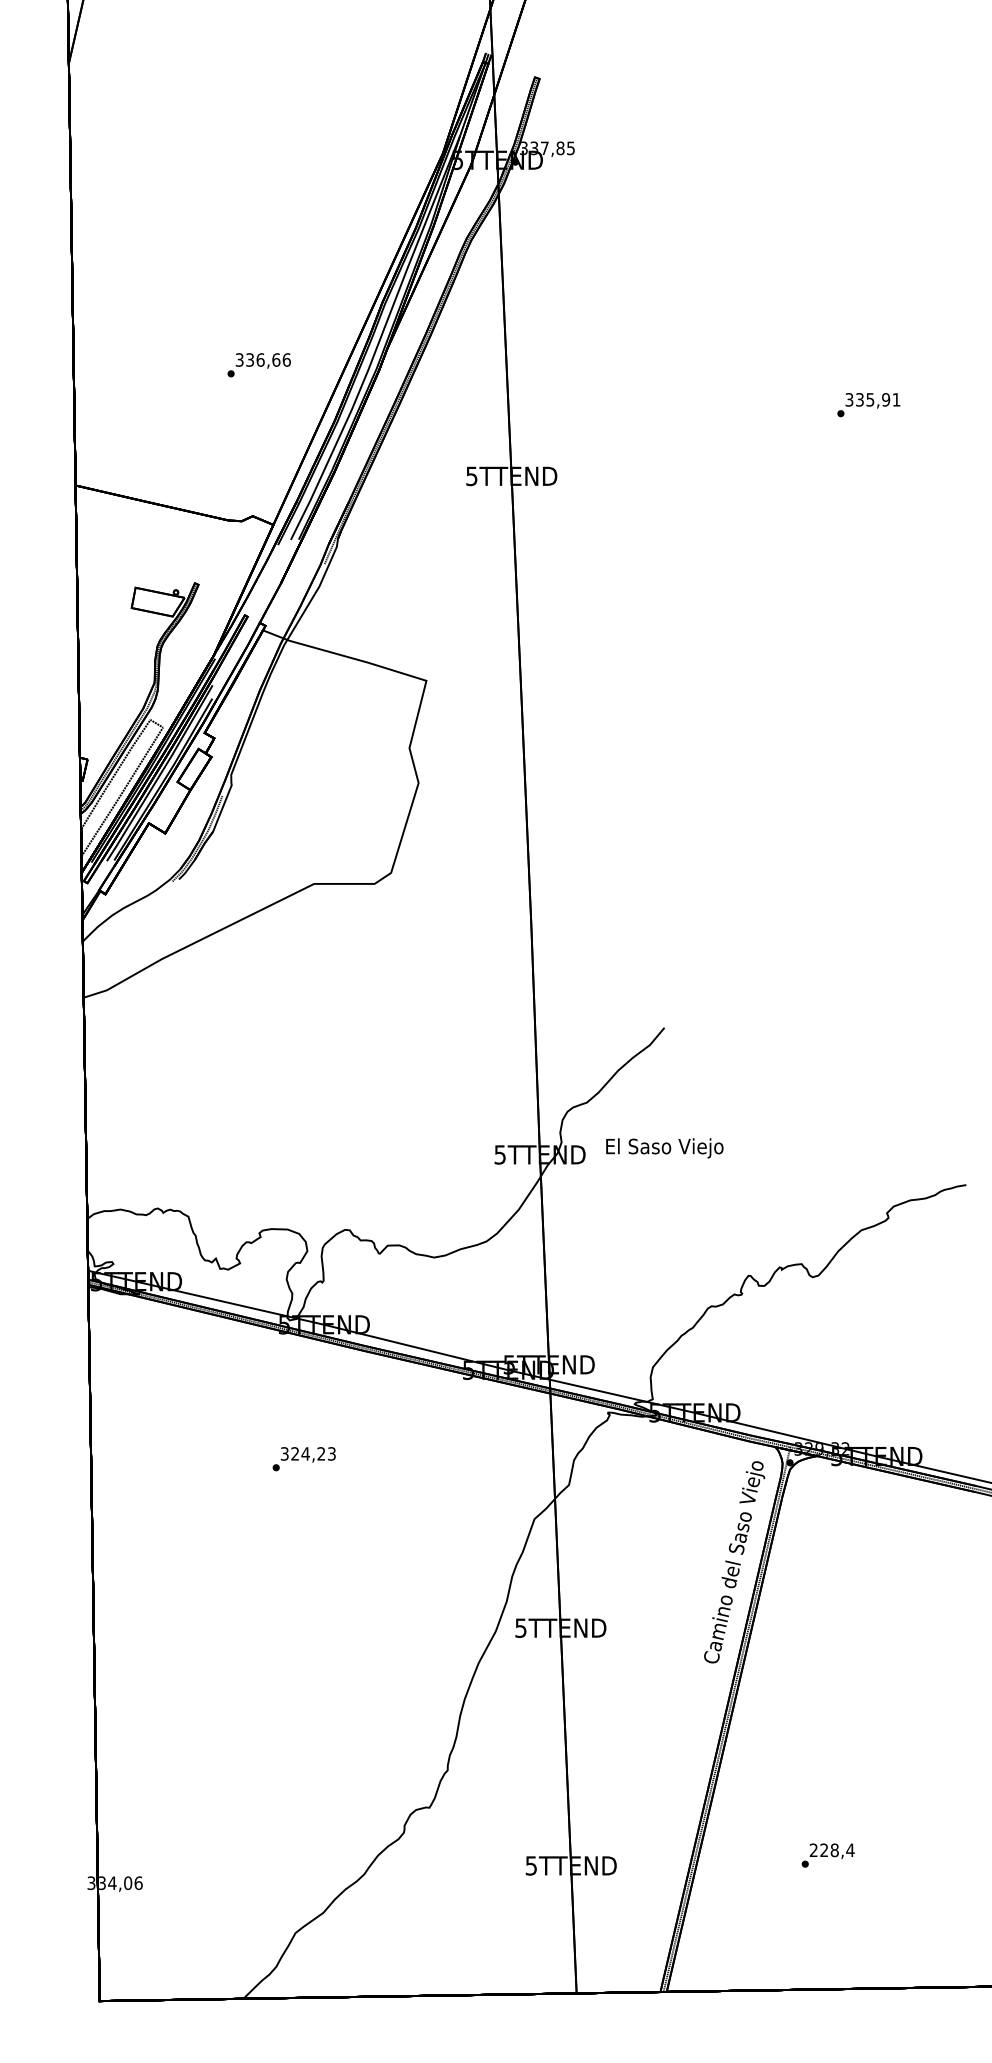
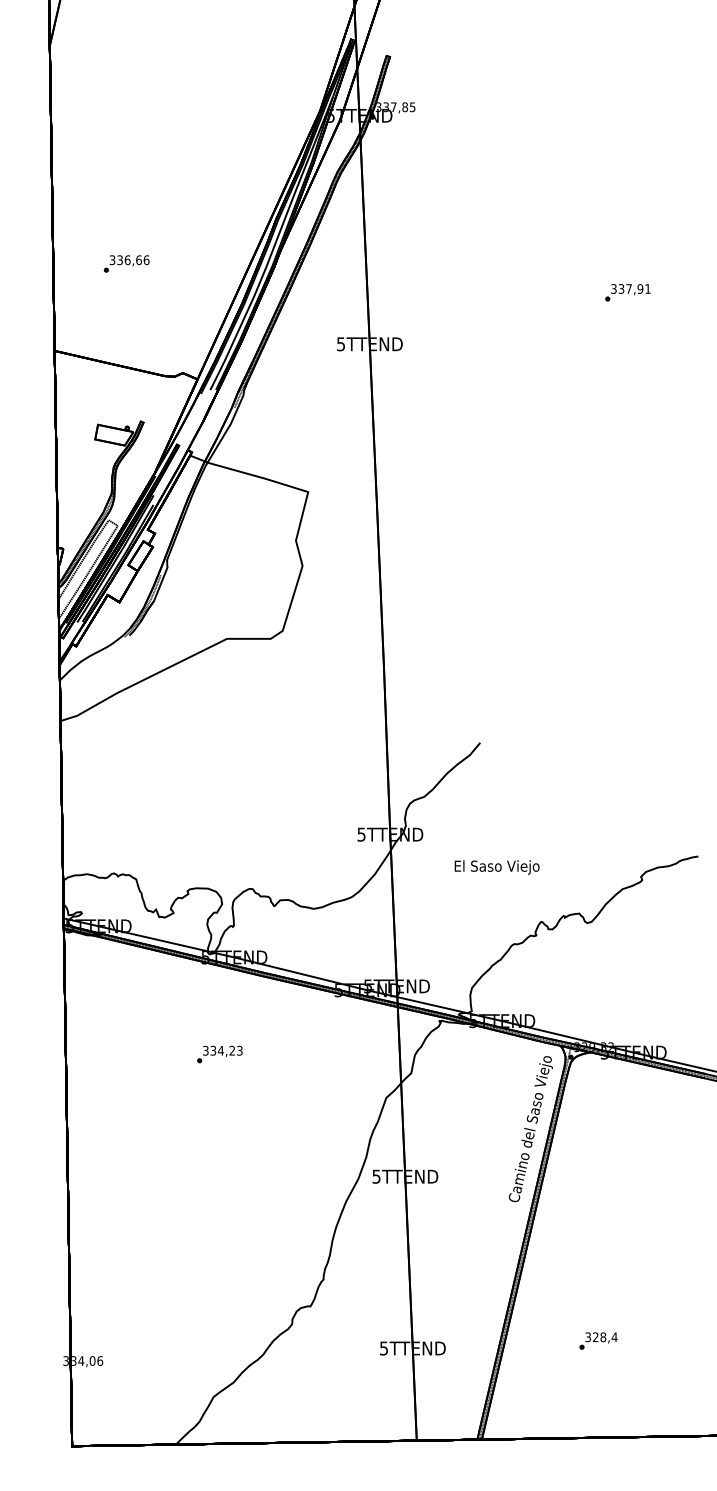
text: (258, 365) -> (126, 264), moved
text: (870, 399) -> (629, 288), 335,91 -> 337,91
text: (664, 1148) -> (496, 867), moved
text: (295, 1453) -> (213, 1050), 324,23 -> 334,23
text: (813, 1850) -> (587, 1337), 228,4 -> 328,4

